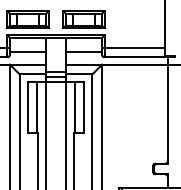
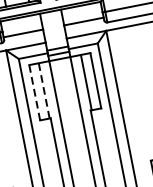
line: (27, 106) -> (34, 92), solid -> dashed
line: (36, 107) -> (44, 91), solid -> dashed

